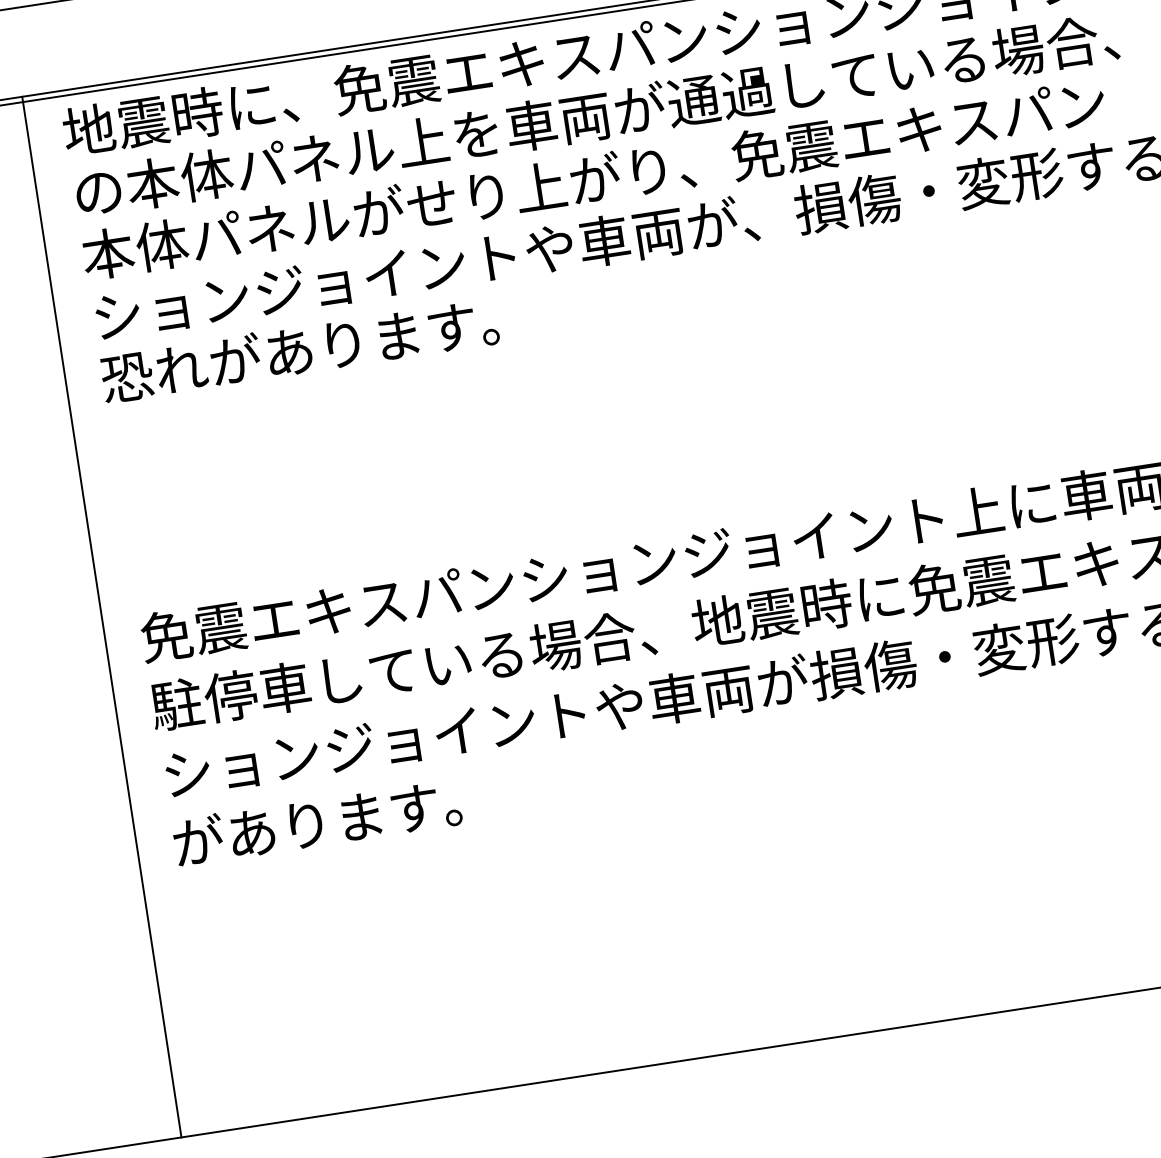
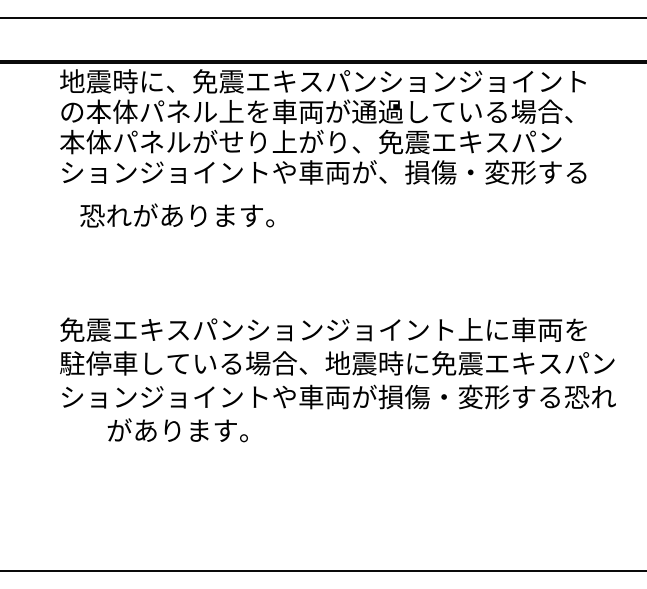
text: (300, 350) -> (177, 215), moved
line: (101, 616) -> (42, 315), removed
text: (316, 822) -> (177, 430), moved

